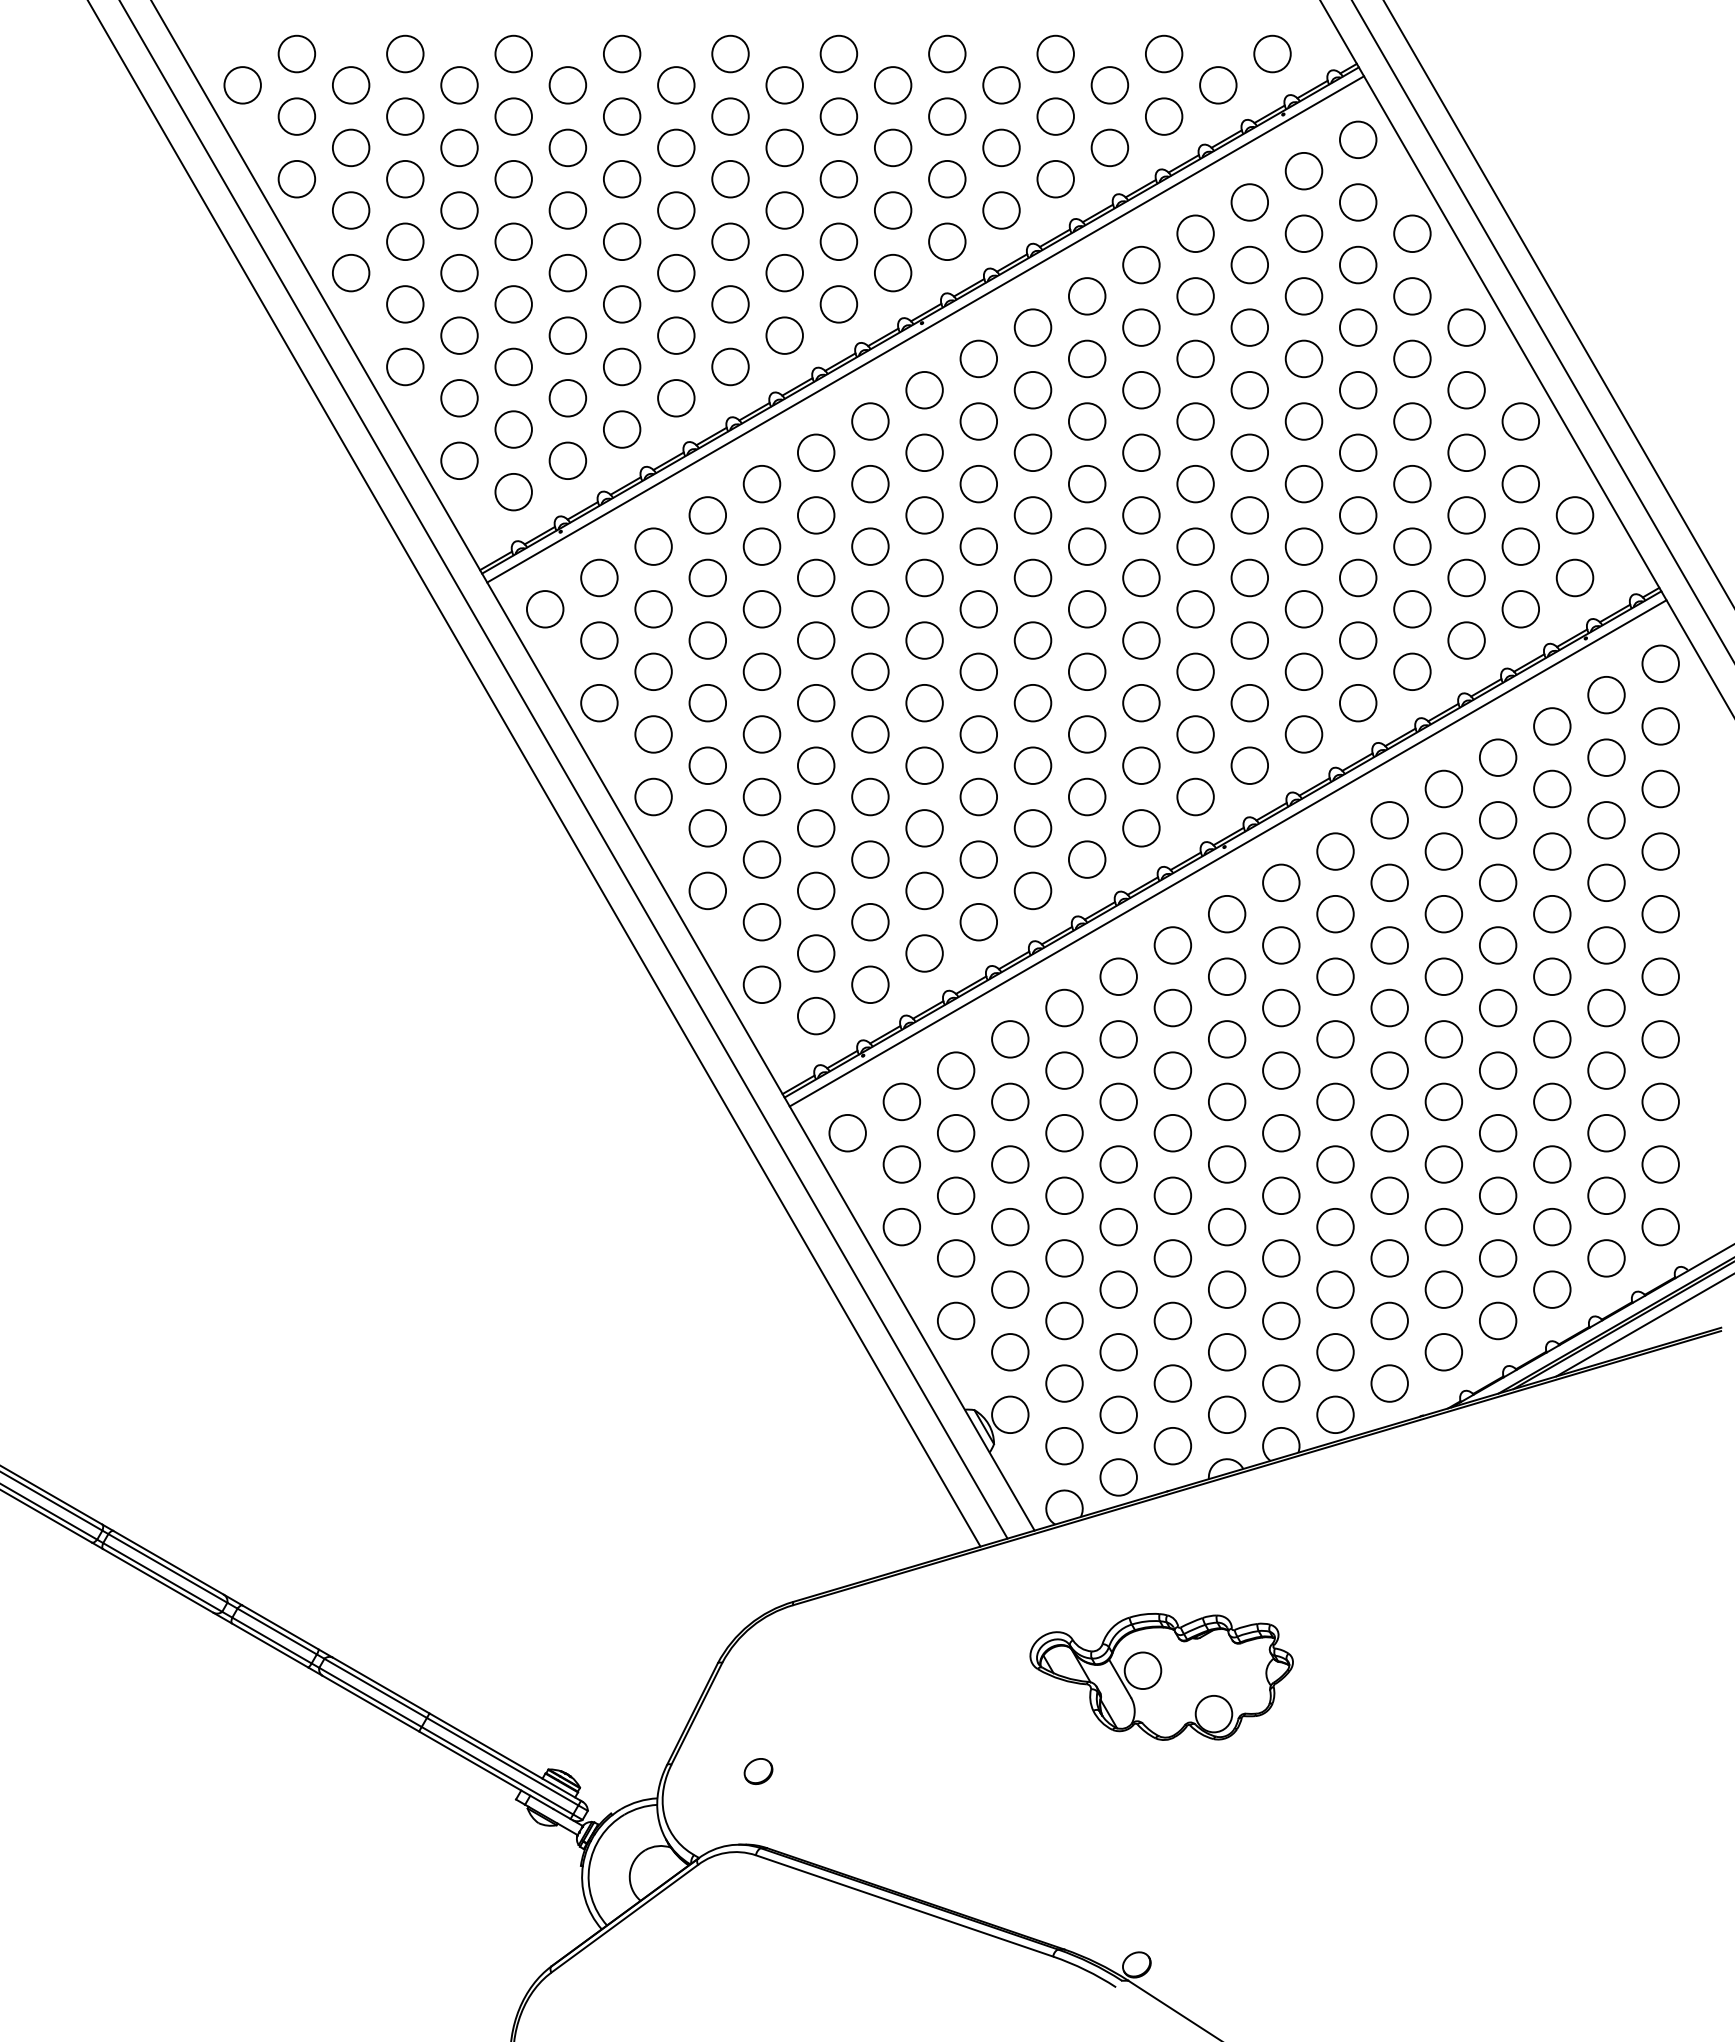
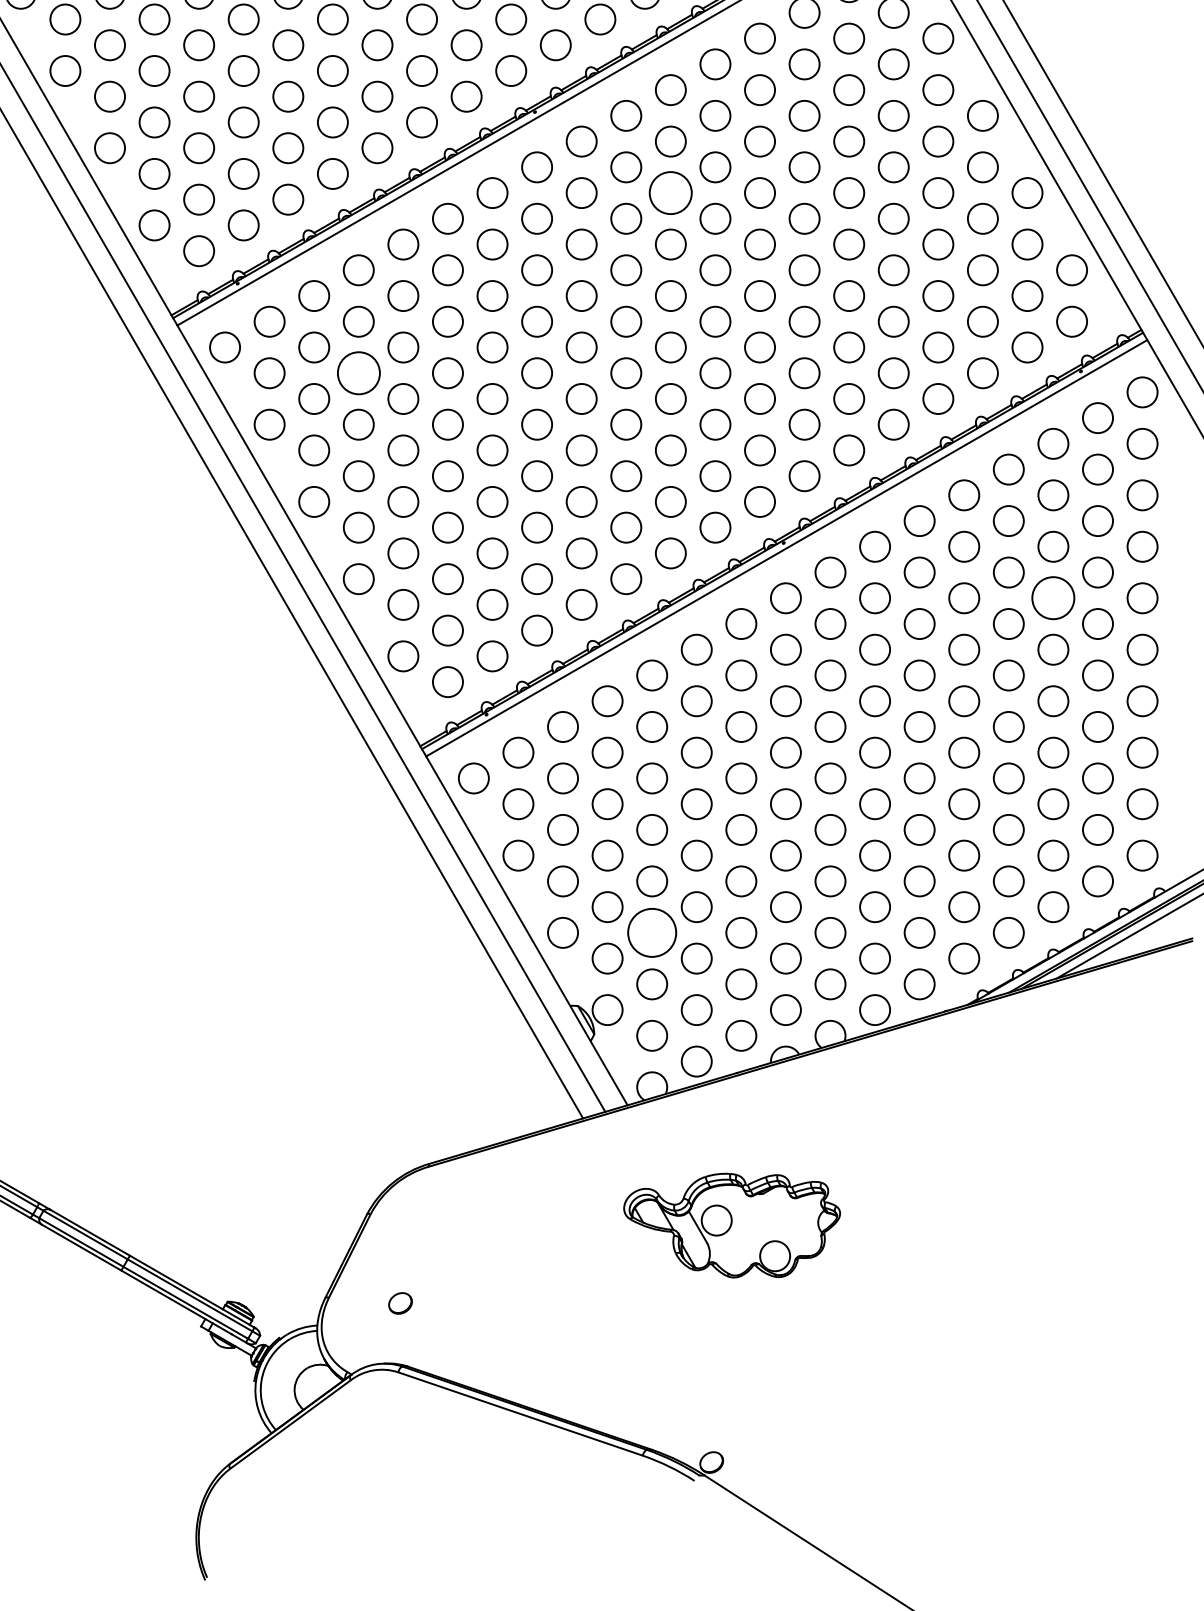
circle: (1087, 421) -> (671, 193), size x1.4
circle: (707, 640) -> (358, 373), size x1.4
circle: (1552, 914) -> (1053, 598), size x1.4
circle: (1064, 1320) -> (652, 932), size x1.6

